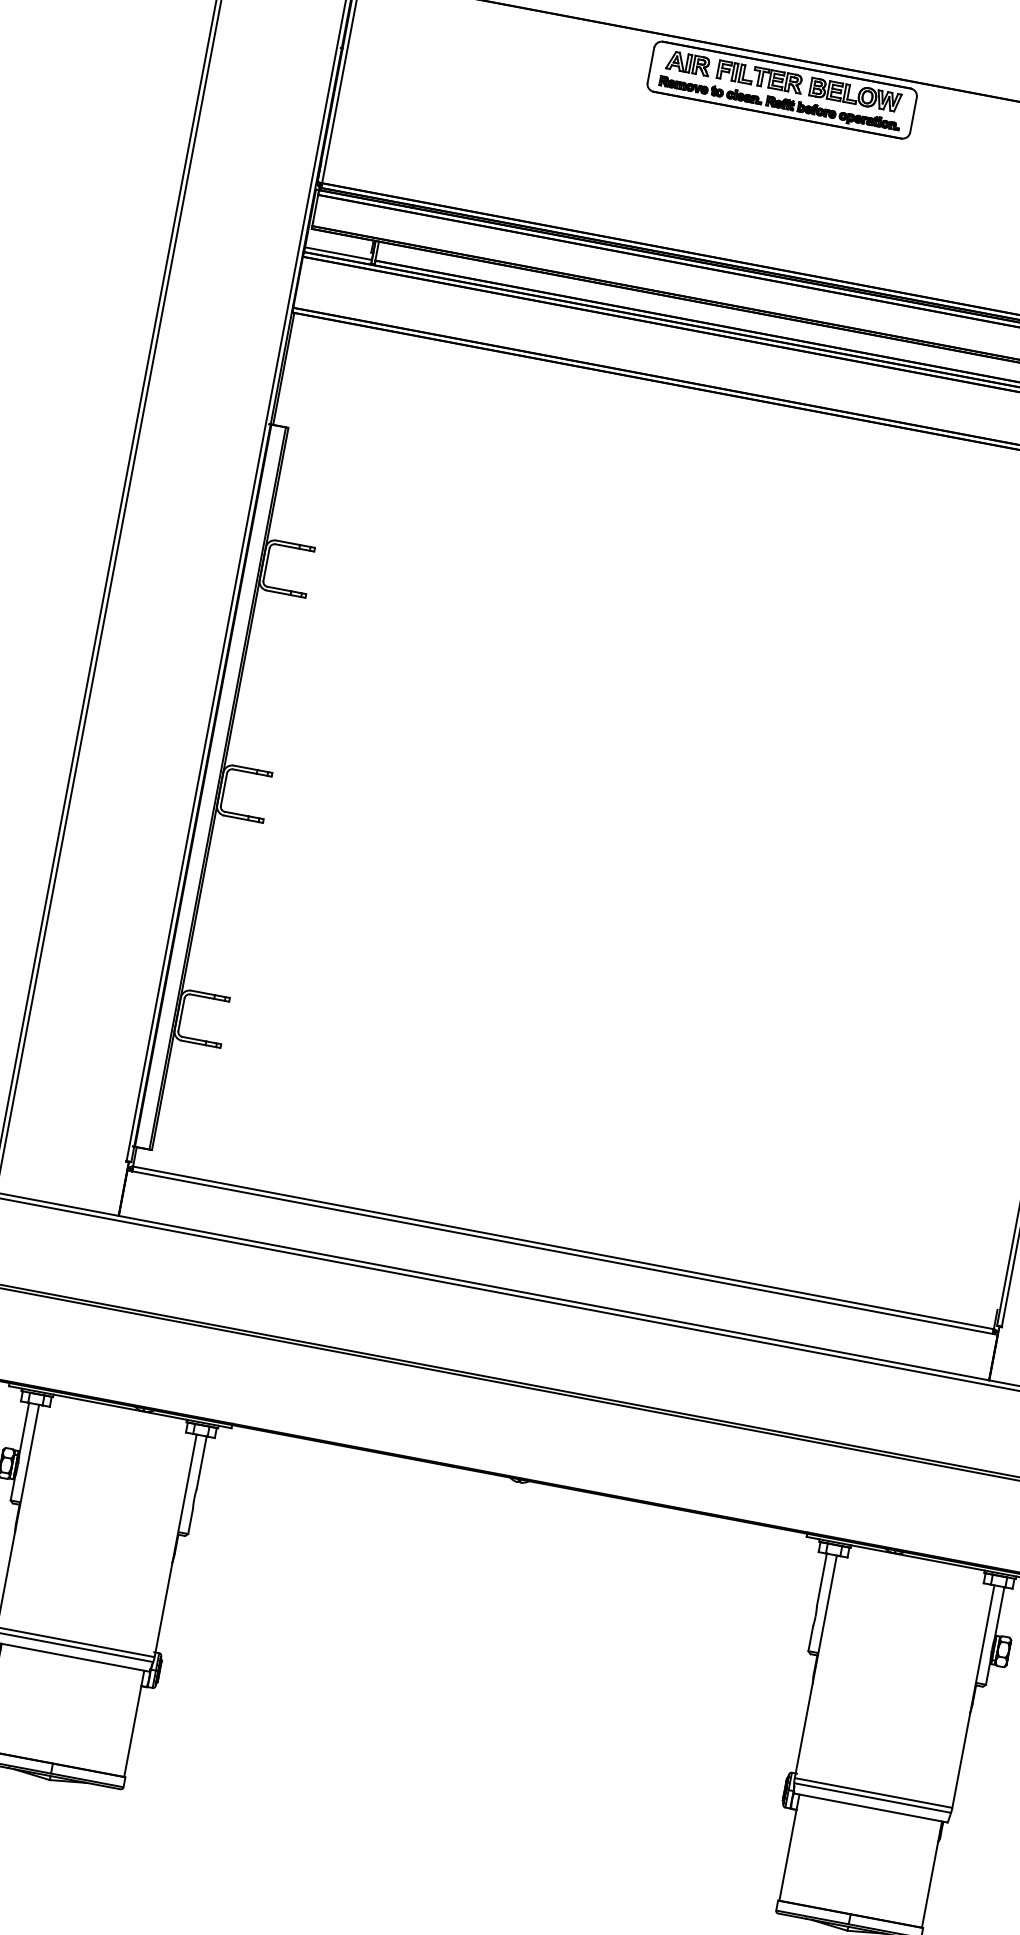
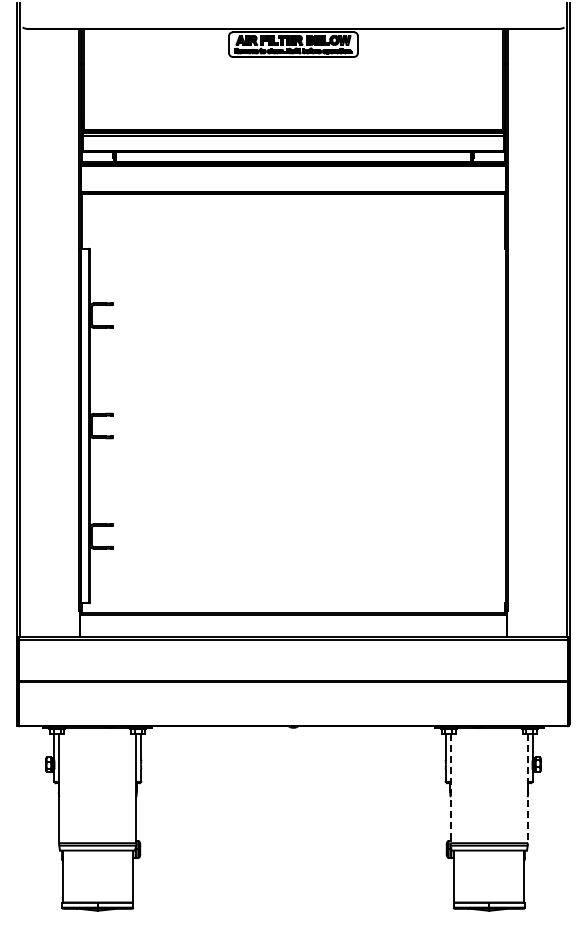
line: (815, 1666) -> (450, 788), solid -> dashed
line: (972, 1696) -> (527, 788), solid -> dashed

